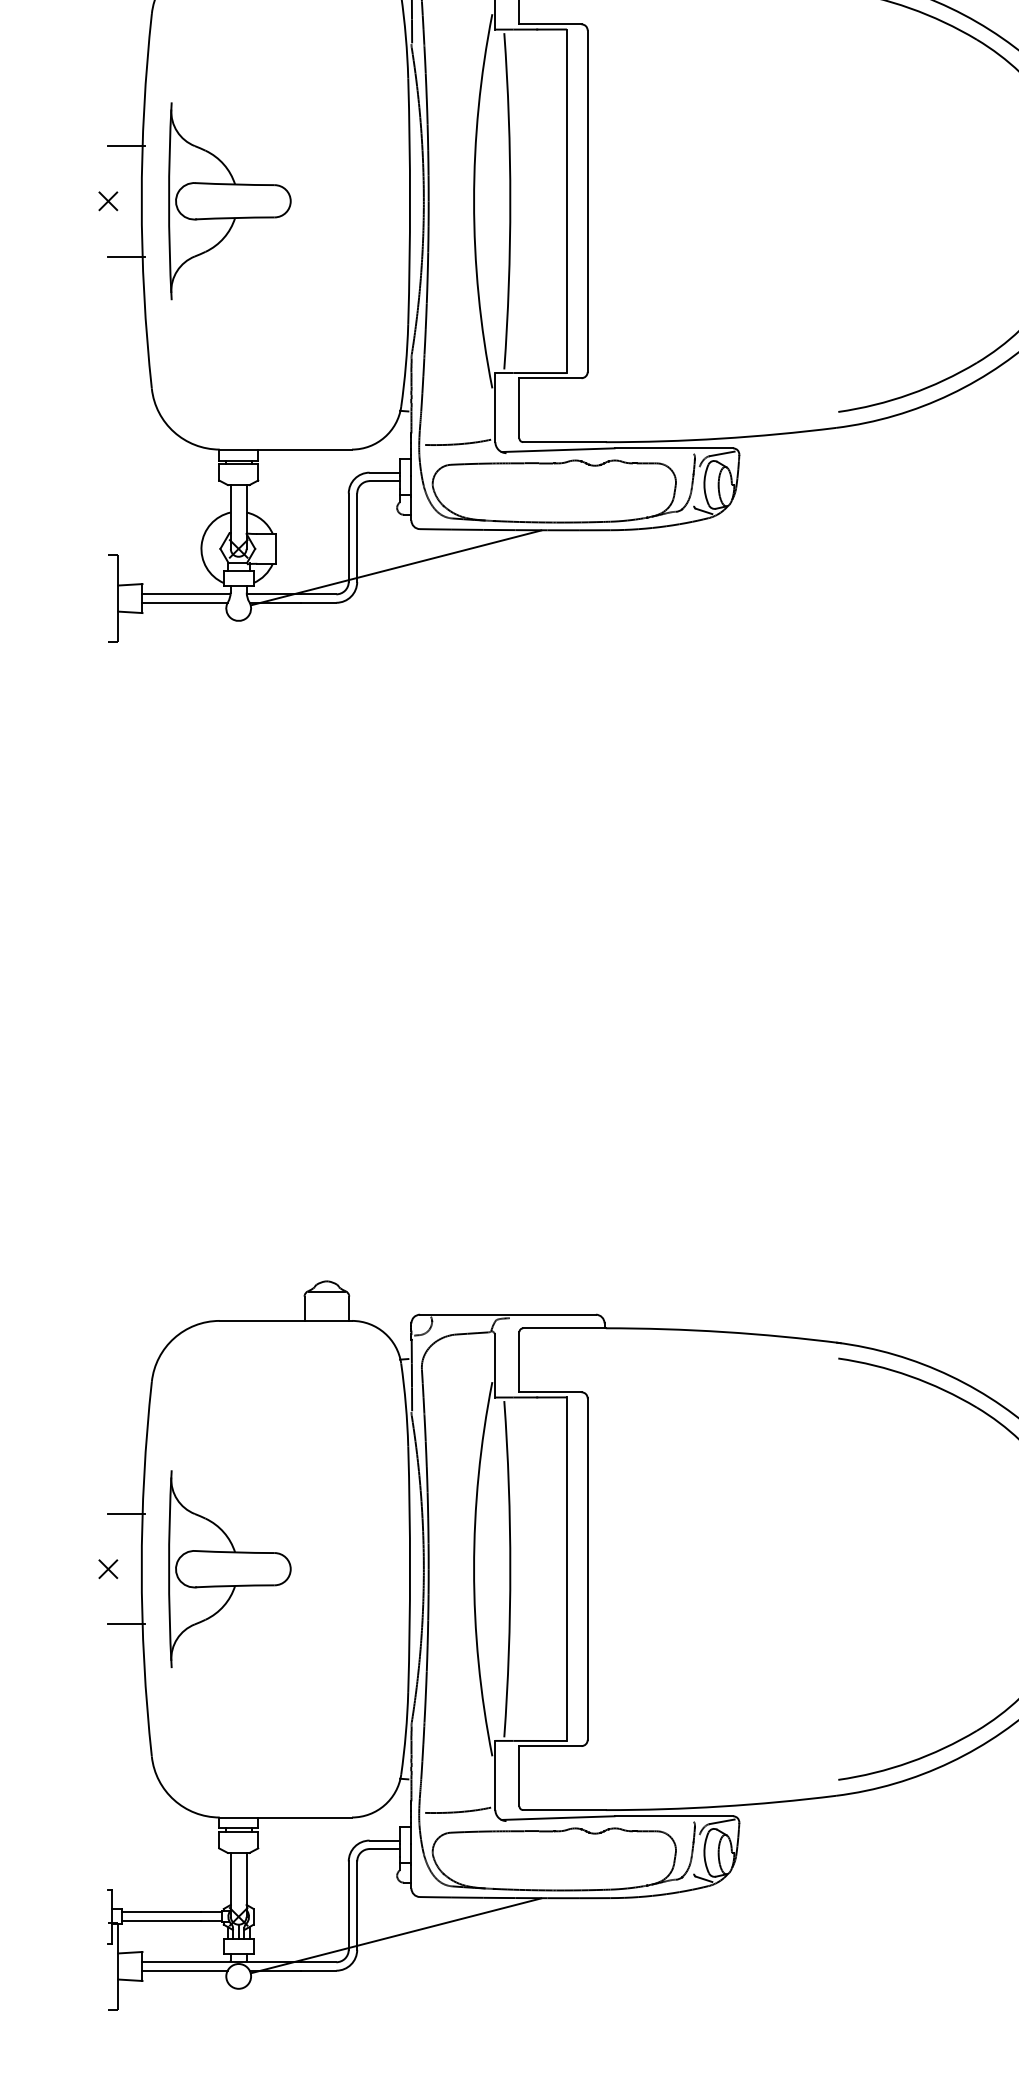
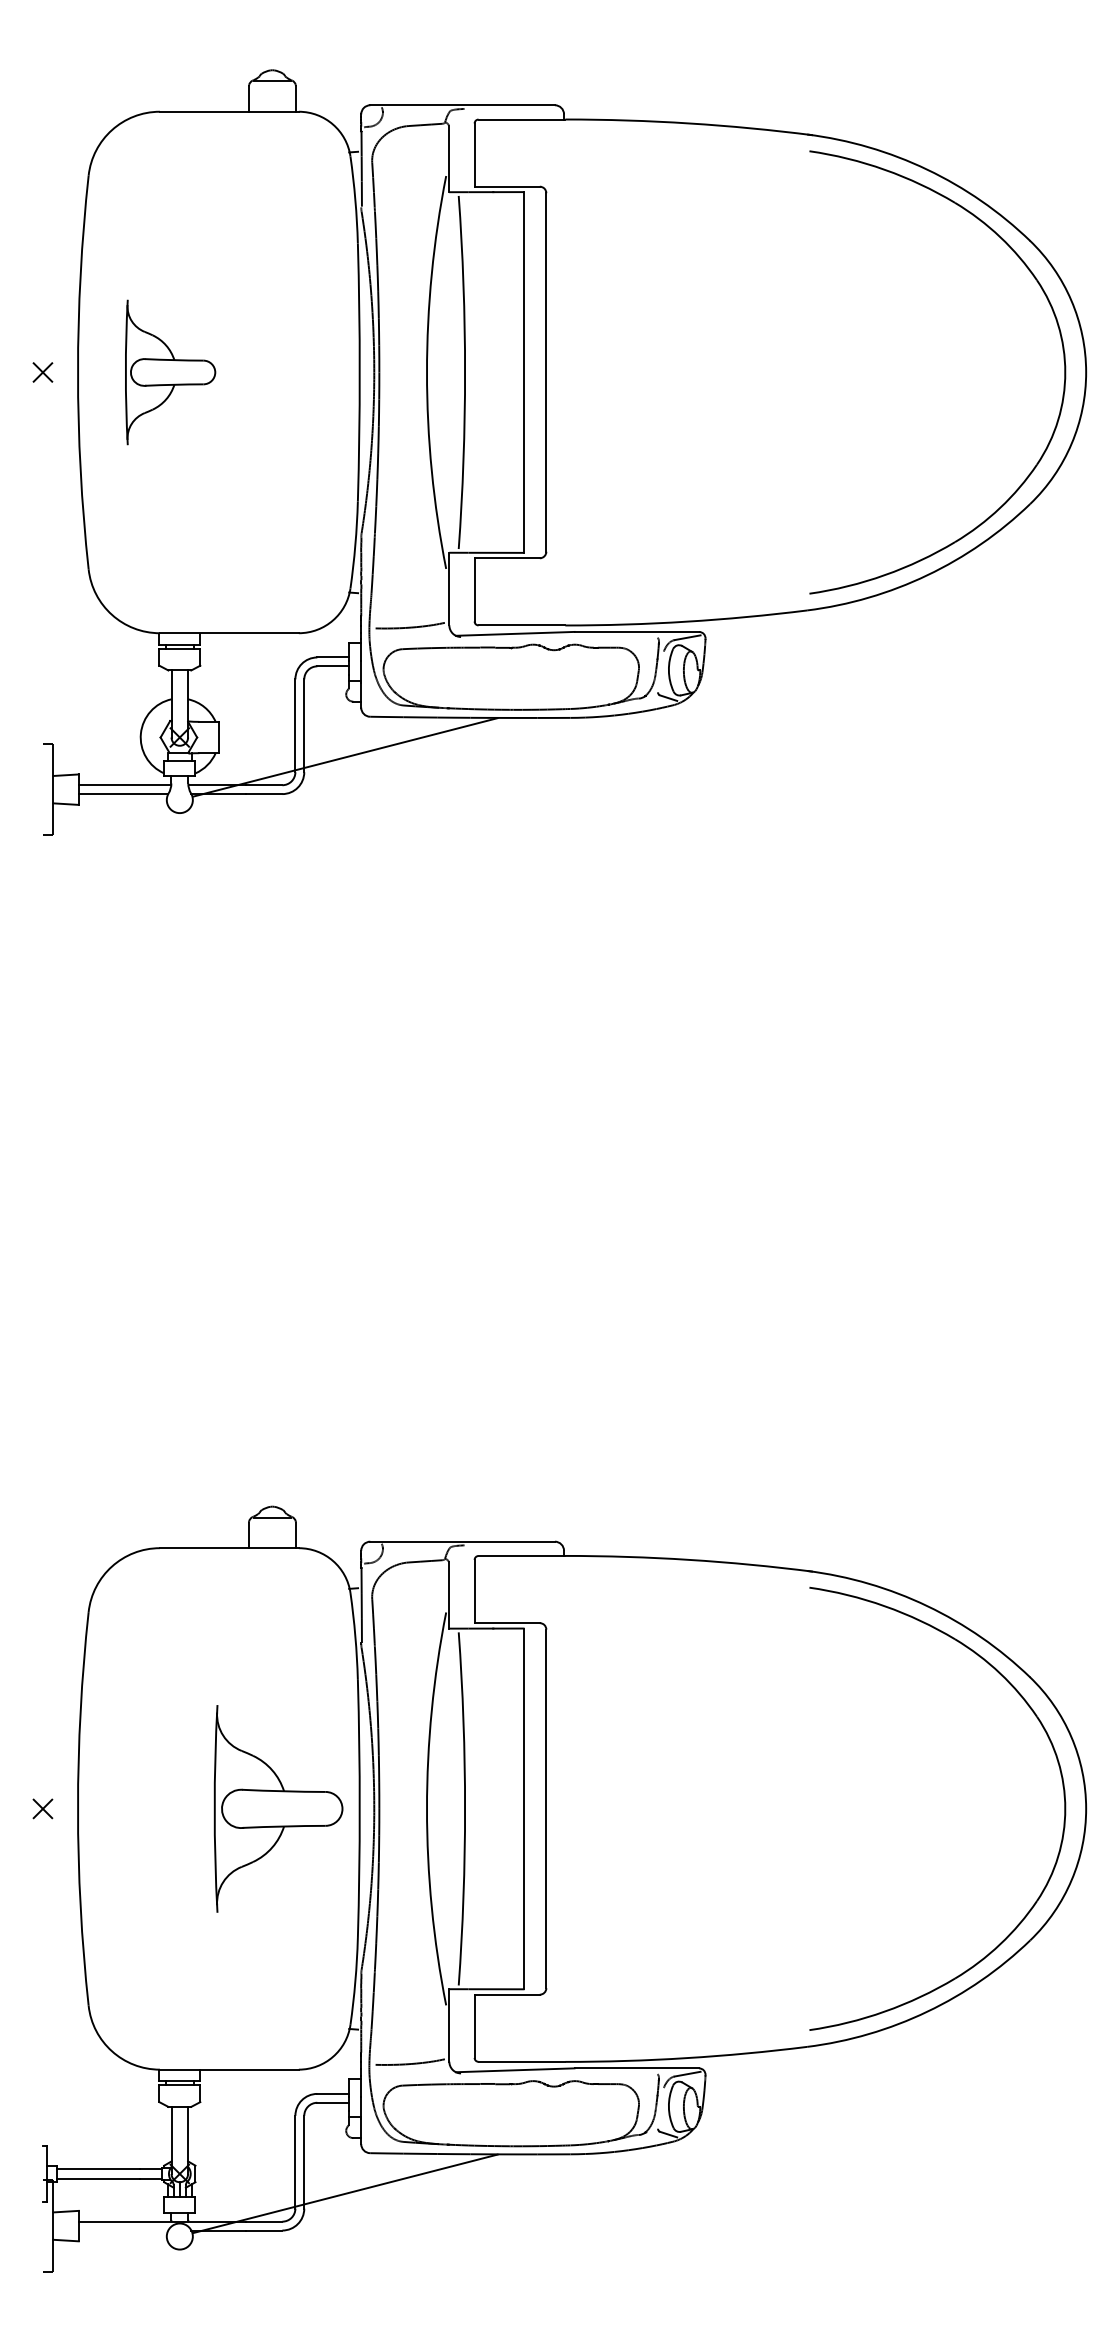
line: (126, 146) -> (61, 314), removed
part: (229, 201) -> (170, 372), size x0.7
line: (126, 256) -> (61, 430), removed
line: (126, 1513) -> (61, 1750), removed
part: (229, 1568) -> (278, 1808), moved
line: (126, 1624) -> (61, 1866), removed
line: (185, 1970) -> (123, 2230), removed

